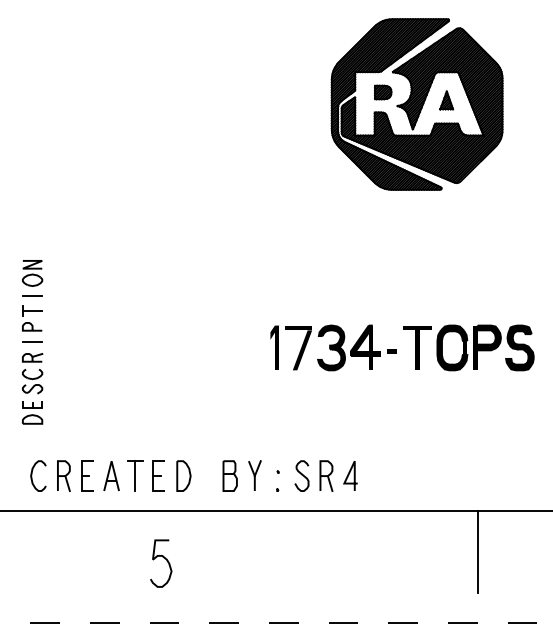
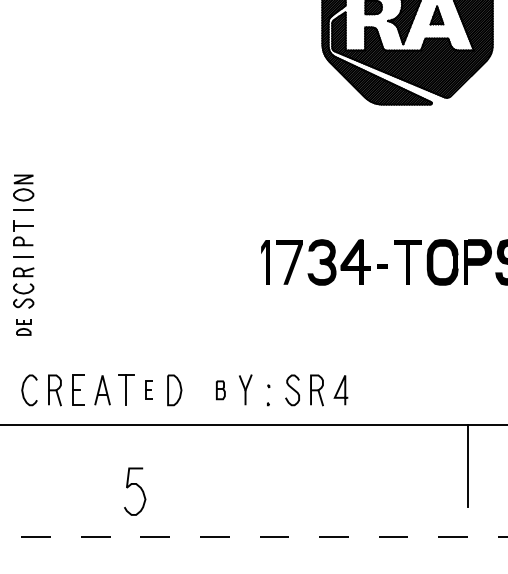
part: (32, 412) -> (23, 326), size x0.7
part: (158, 475) -> (149, 389), size x0.6
part: (229, 475) -> (220, 389), size x0.6
curve: (163, 558) -> (137, 486), moved

